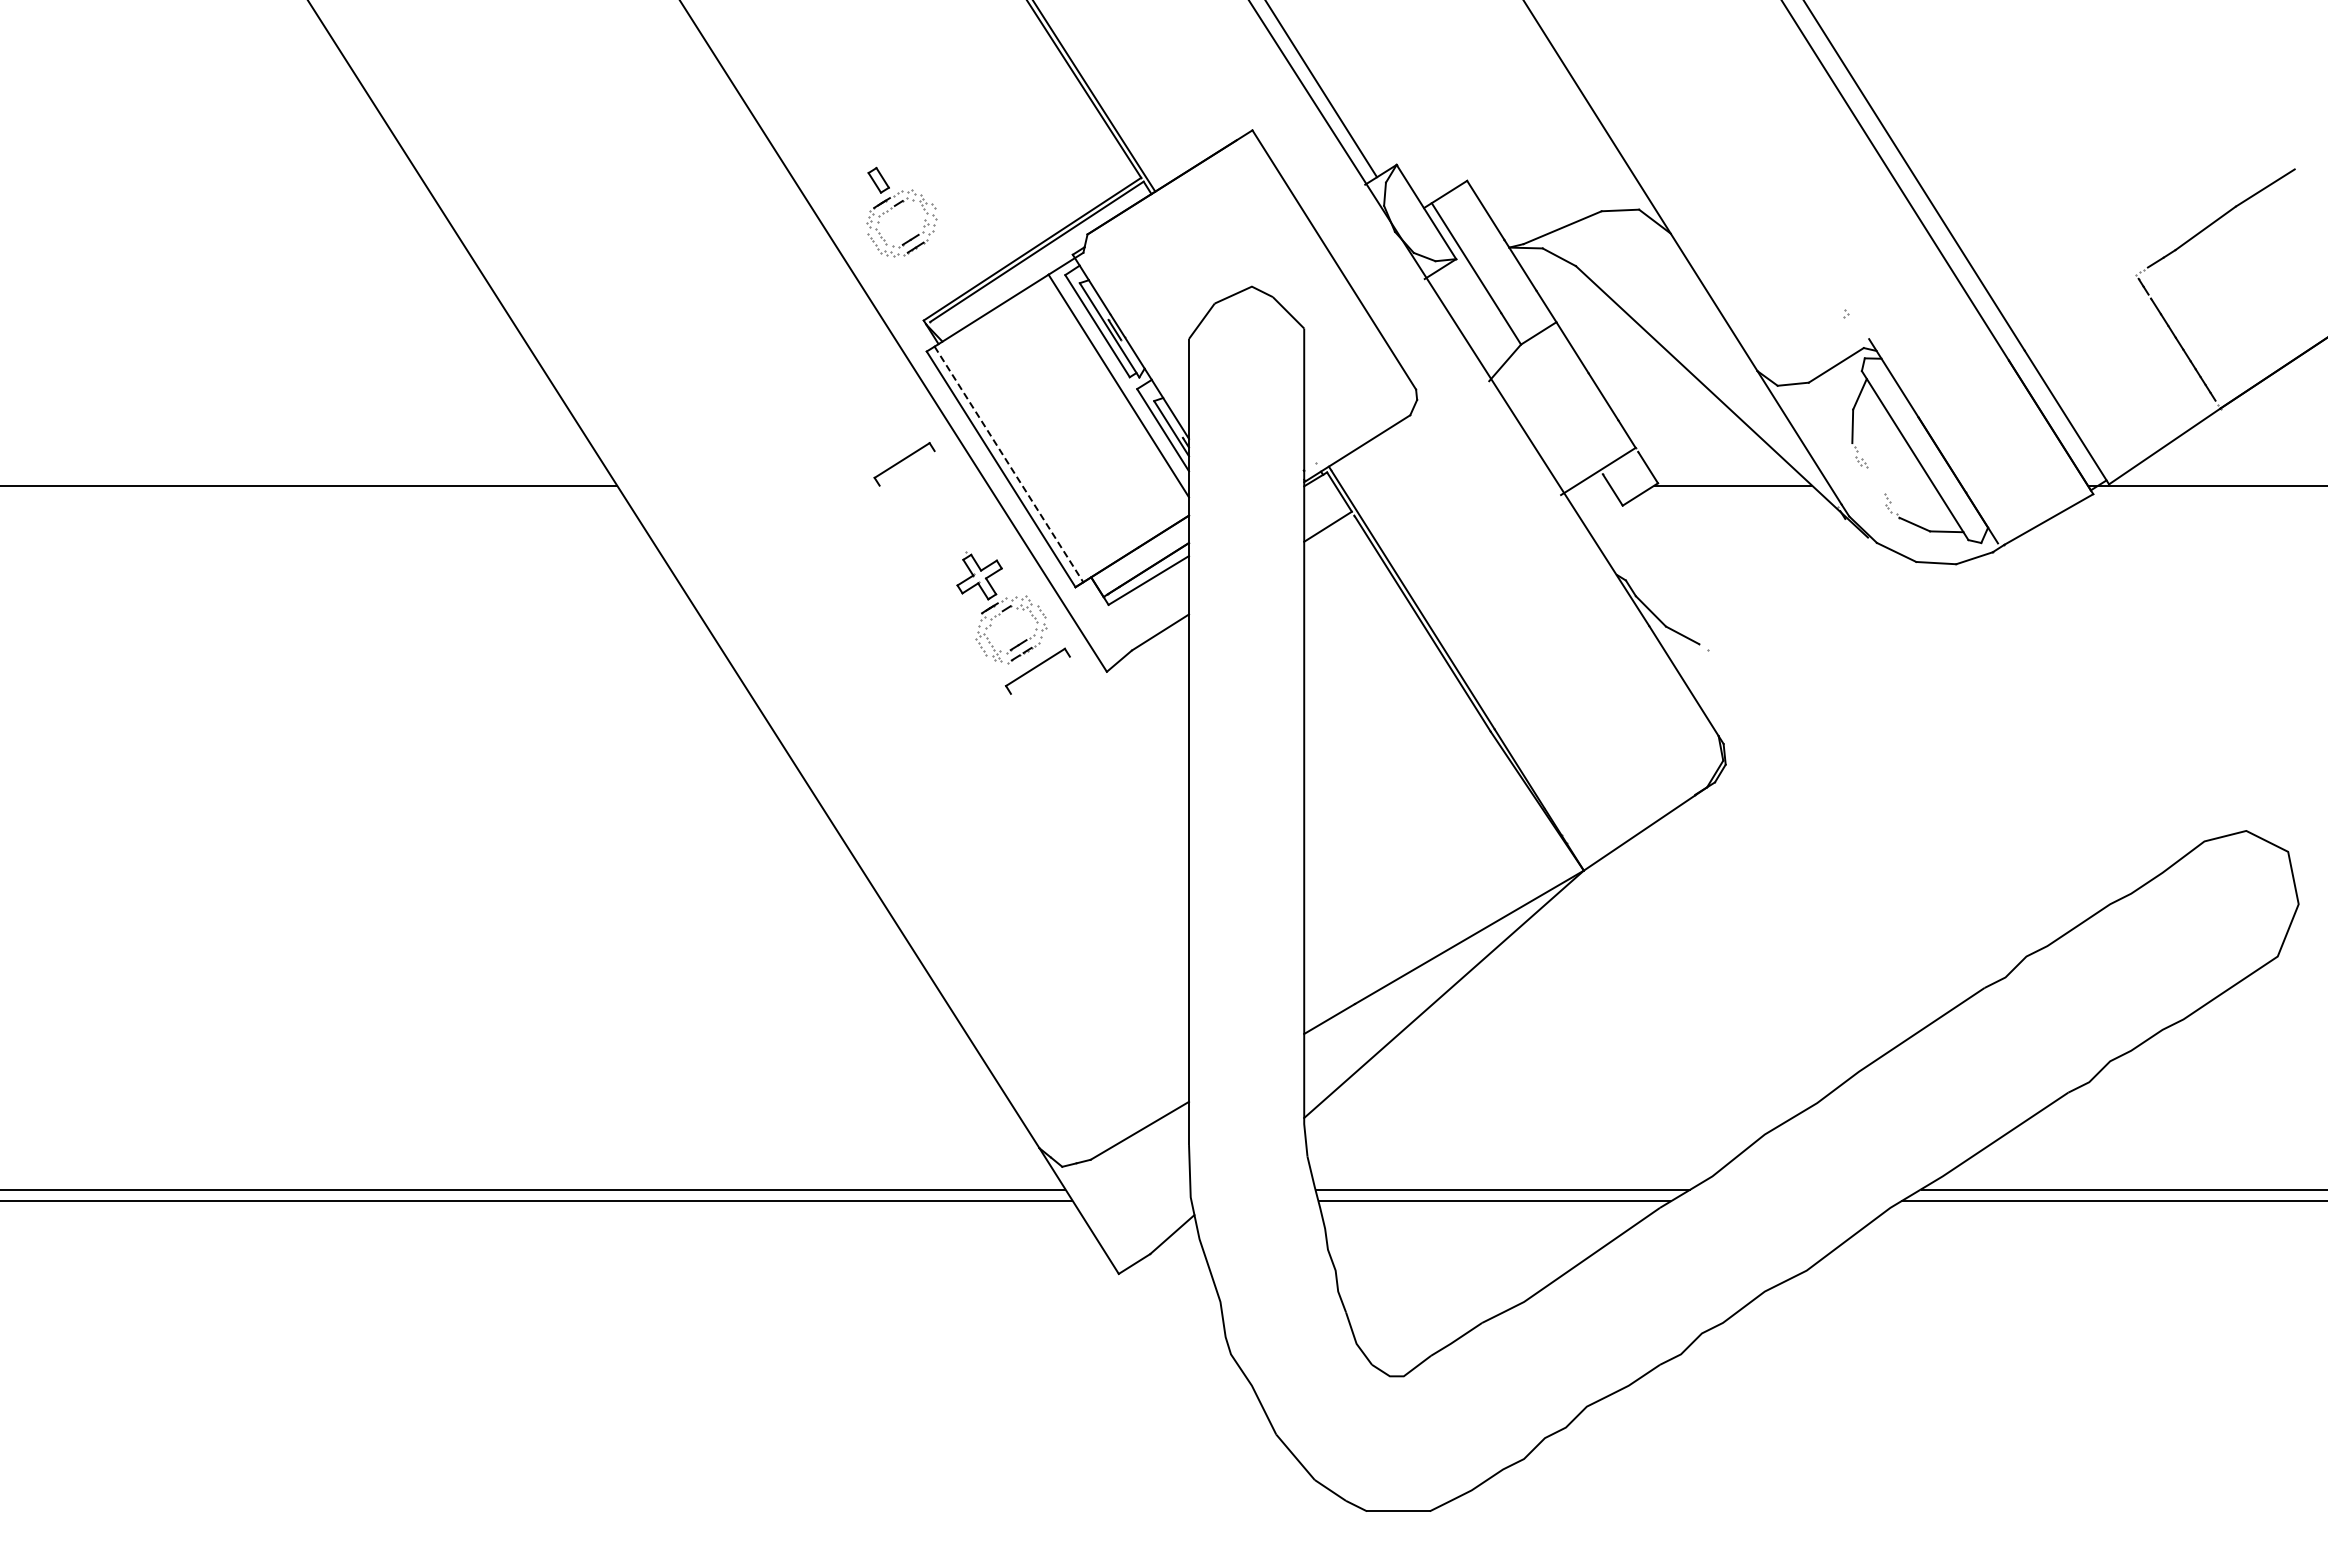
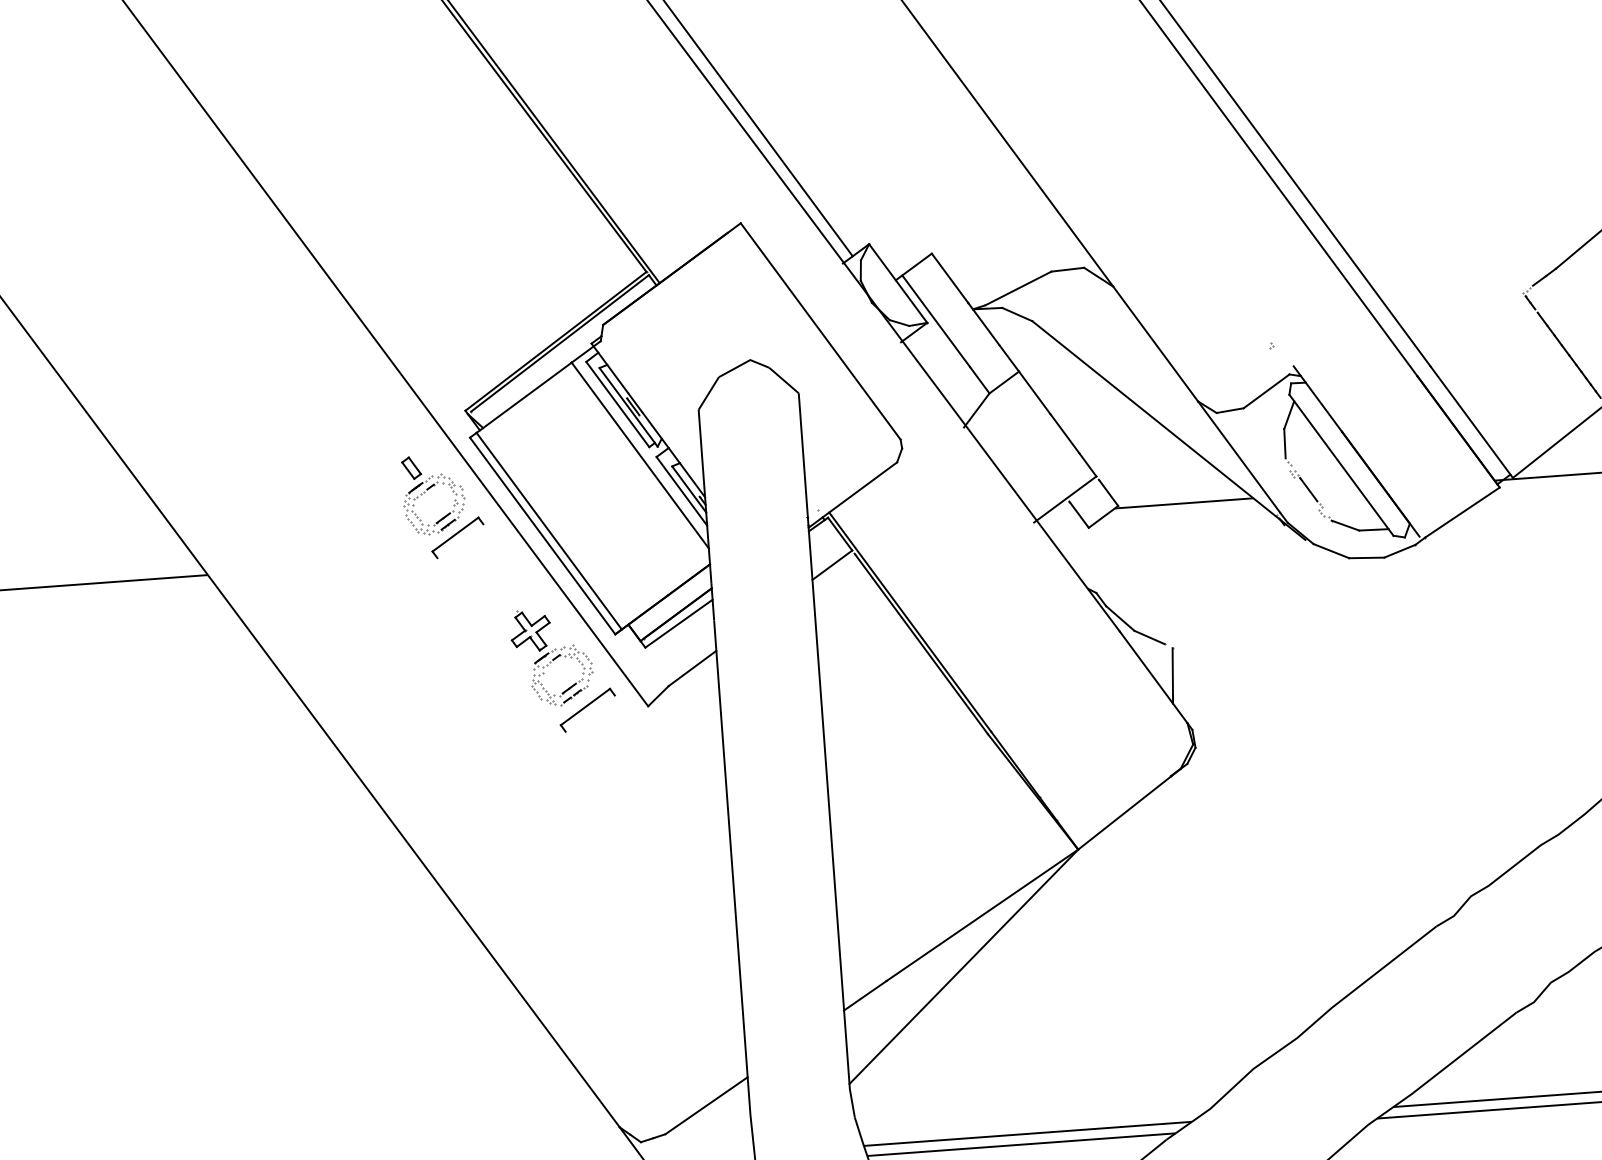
part: (897, 205) -> (429, 489), moved
line: (1009, 464) -> (549, 531), dashed -> solid
line: (1875, 480) -> (1308, 489), added
line: (1705, 680) -> (1172, 675), added

